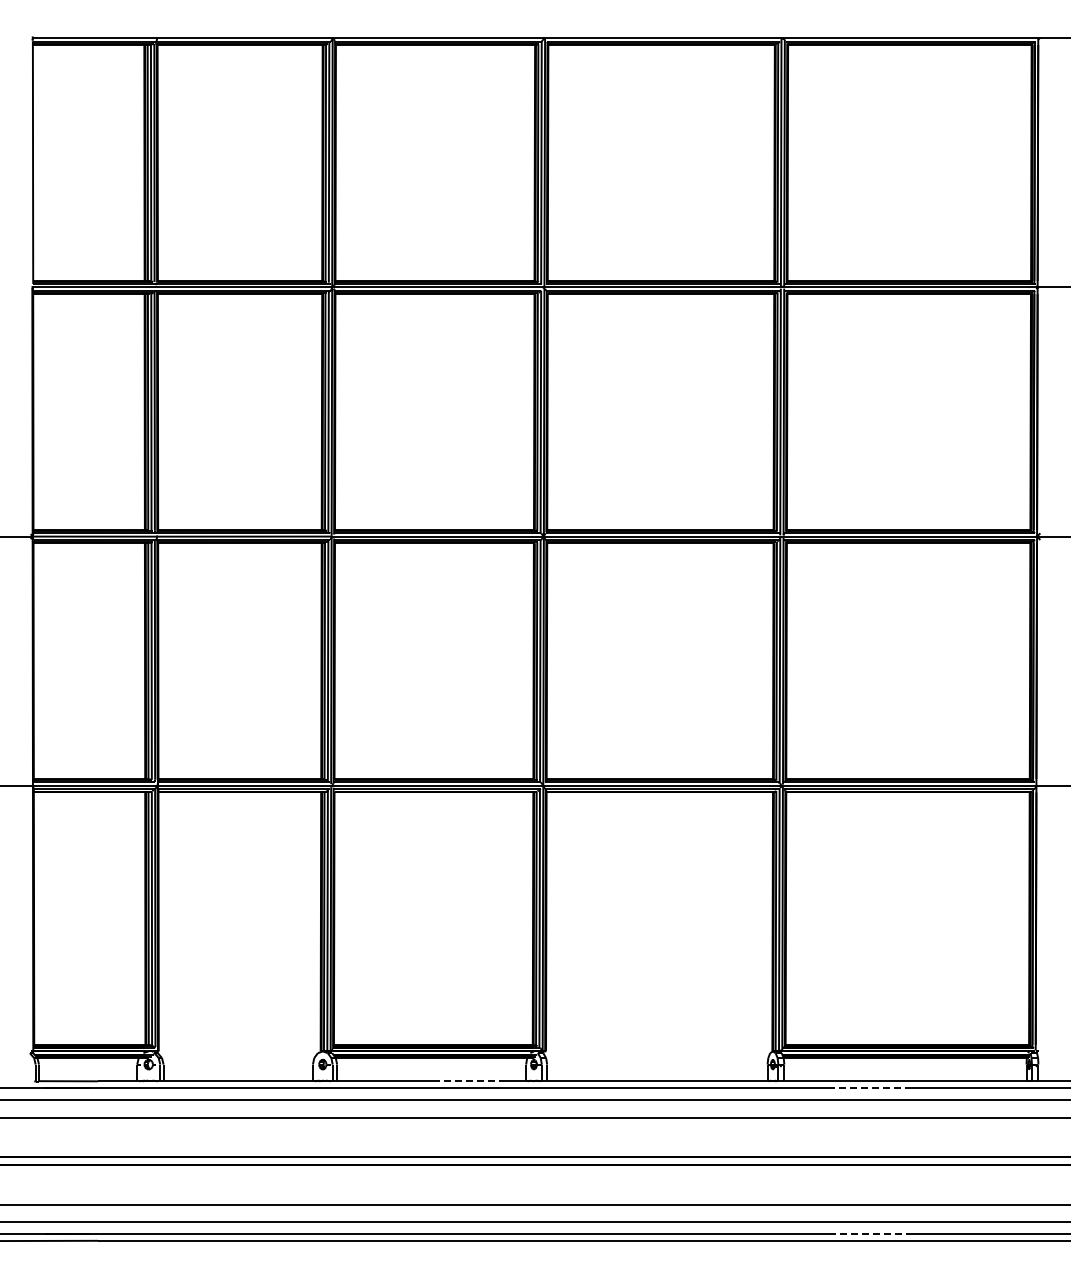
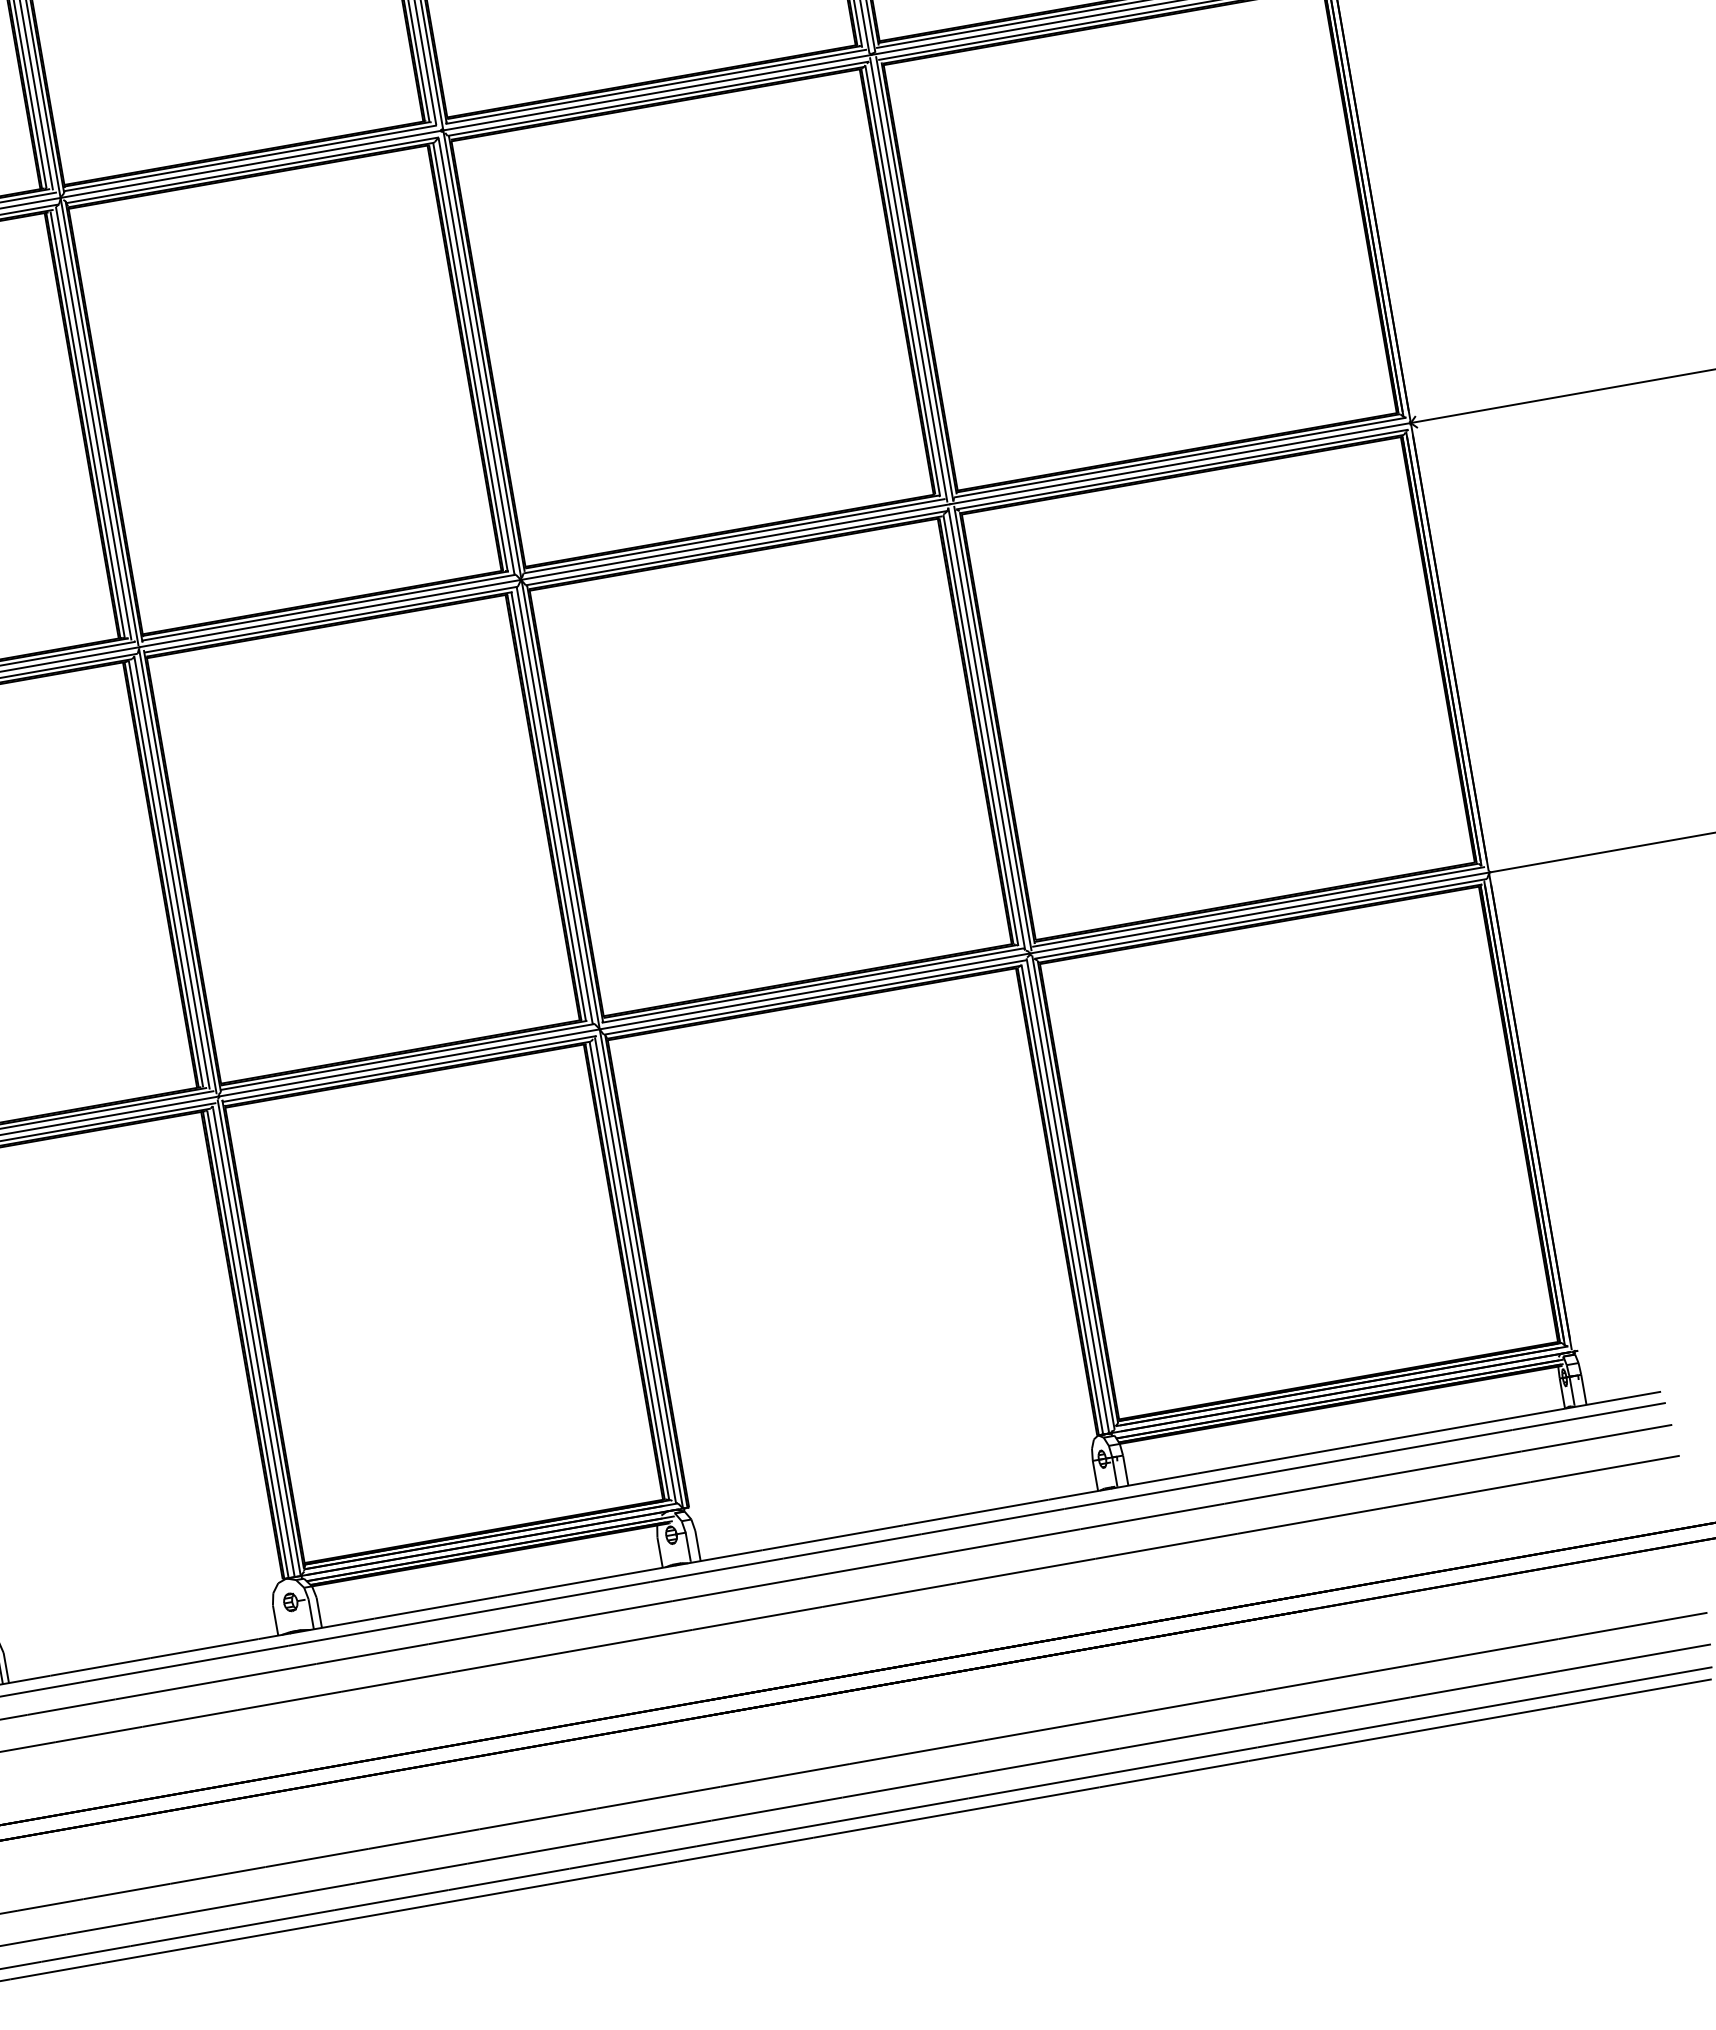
line: (470, 1081) -> (562, 1585), dashed -> solid
line: (870, 1087) -> (1285, 1469), dashed -> solid
line: (871, 1234) -> (1334, 1734), dashed -> solid

